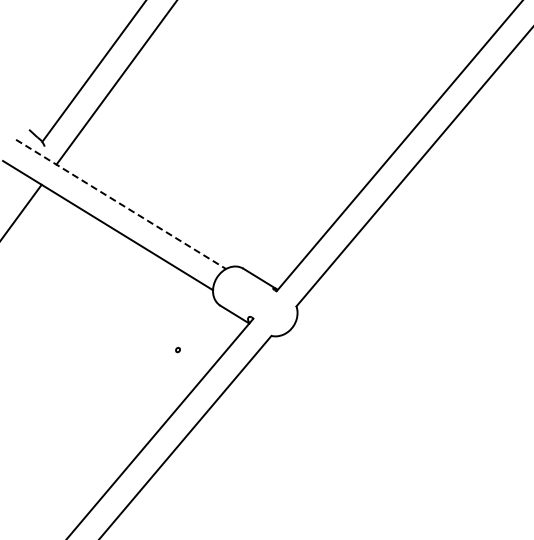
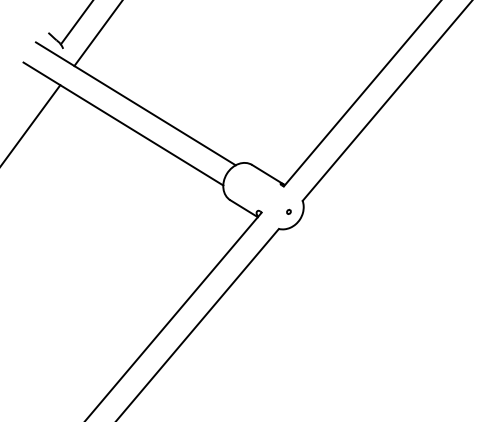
line: (121, 204) -> (136, 103), dashed -> solid
part: (177, 349) -> (288, 211), moved

